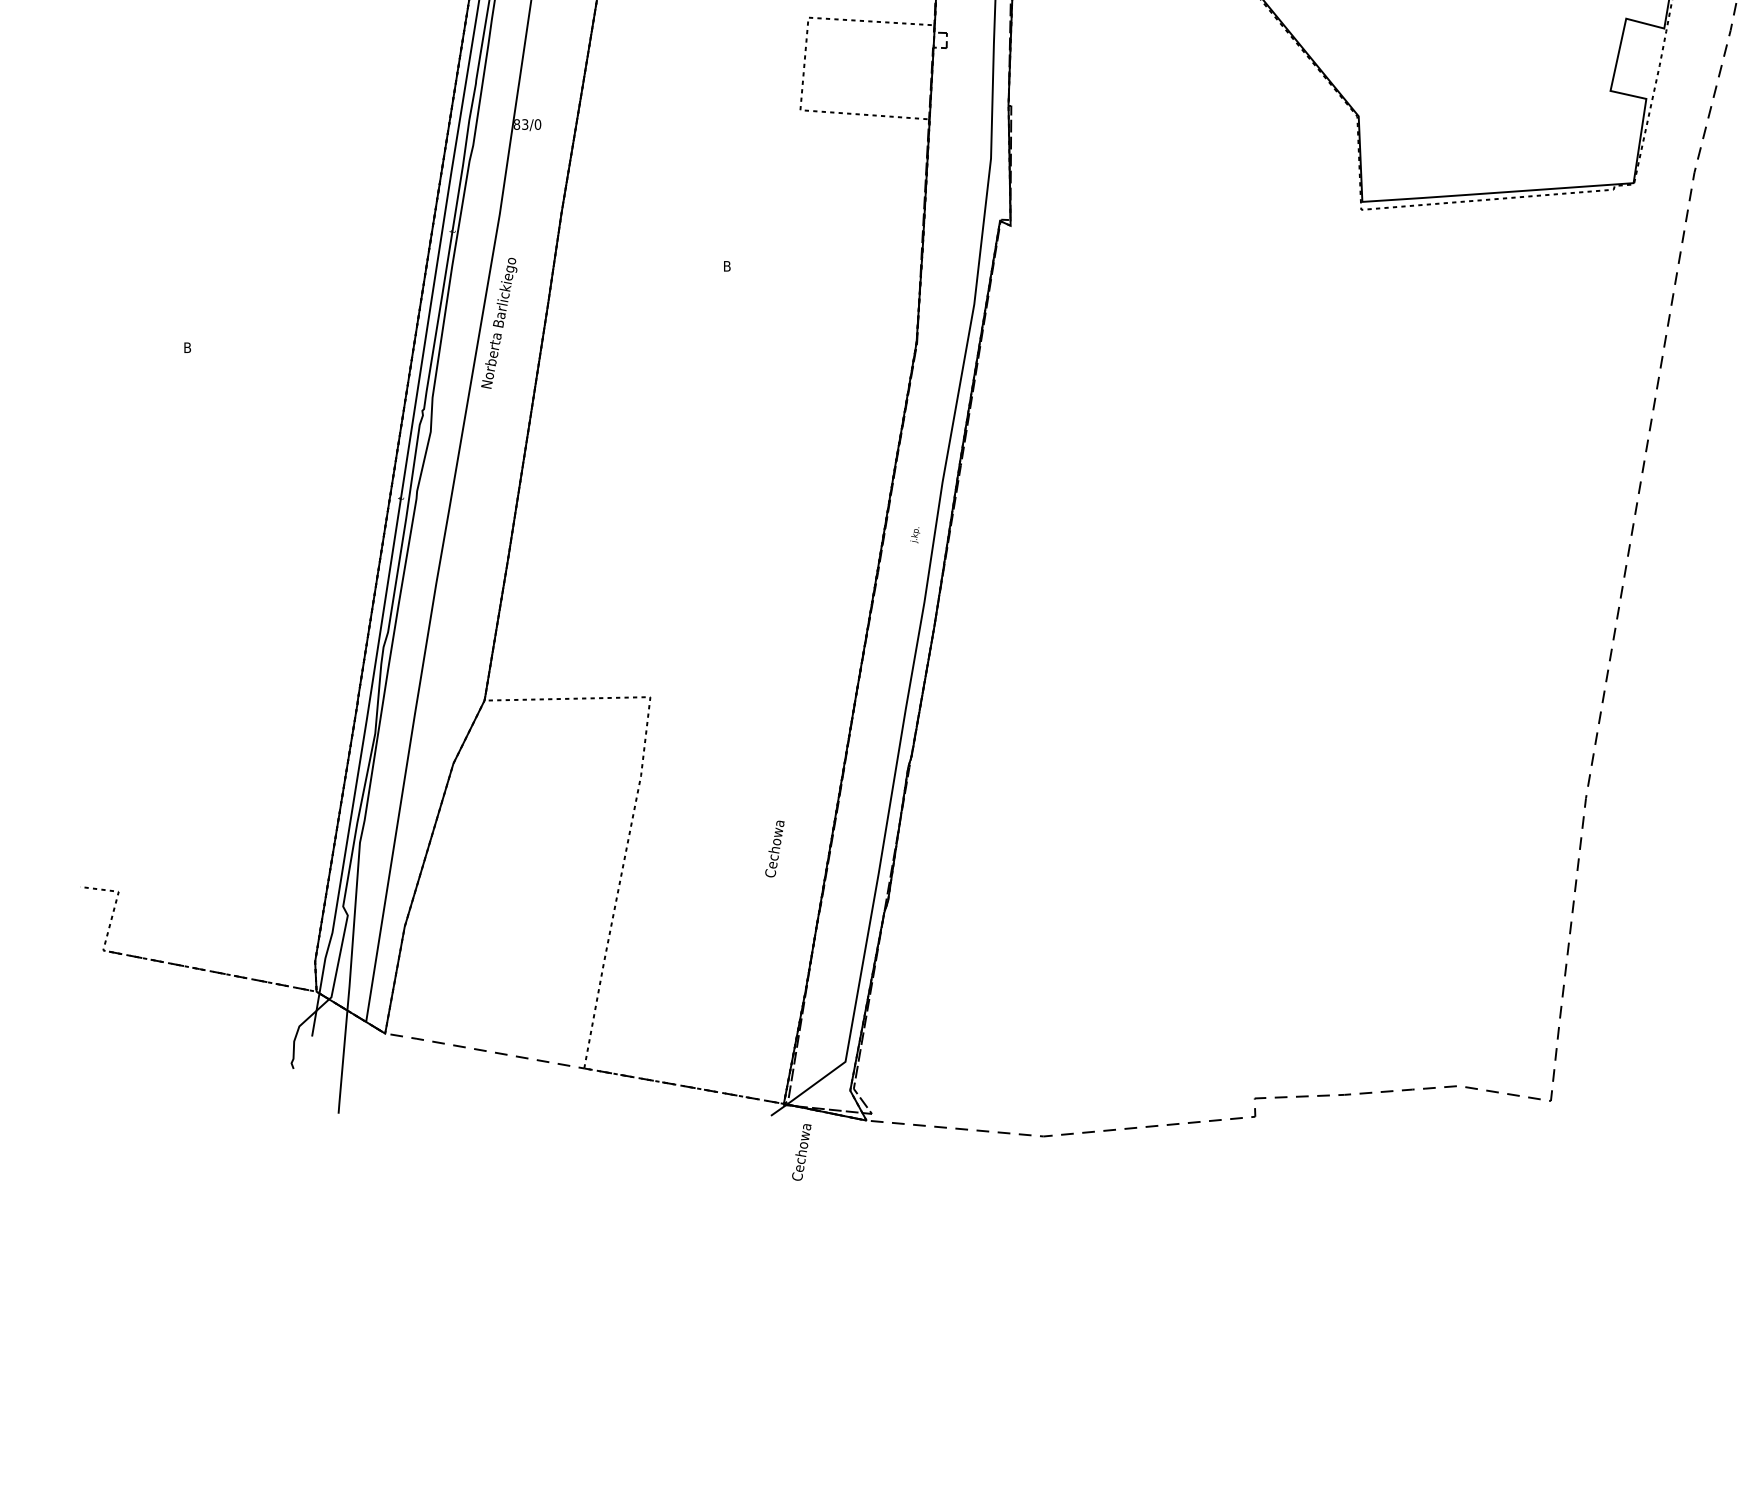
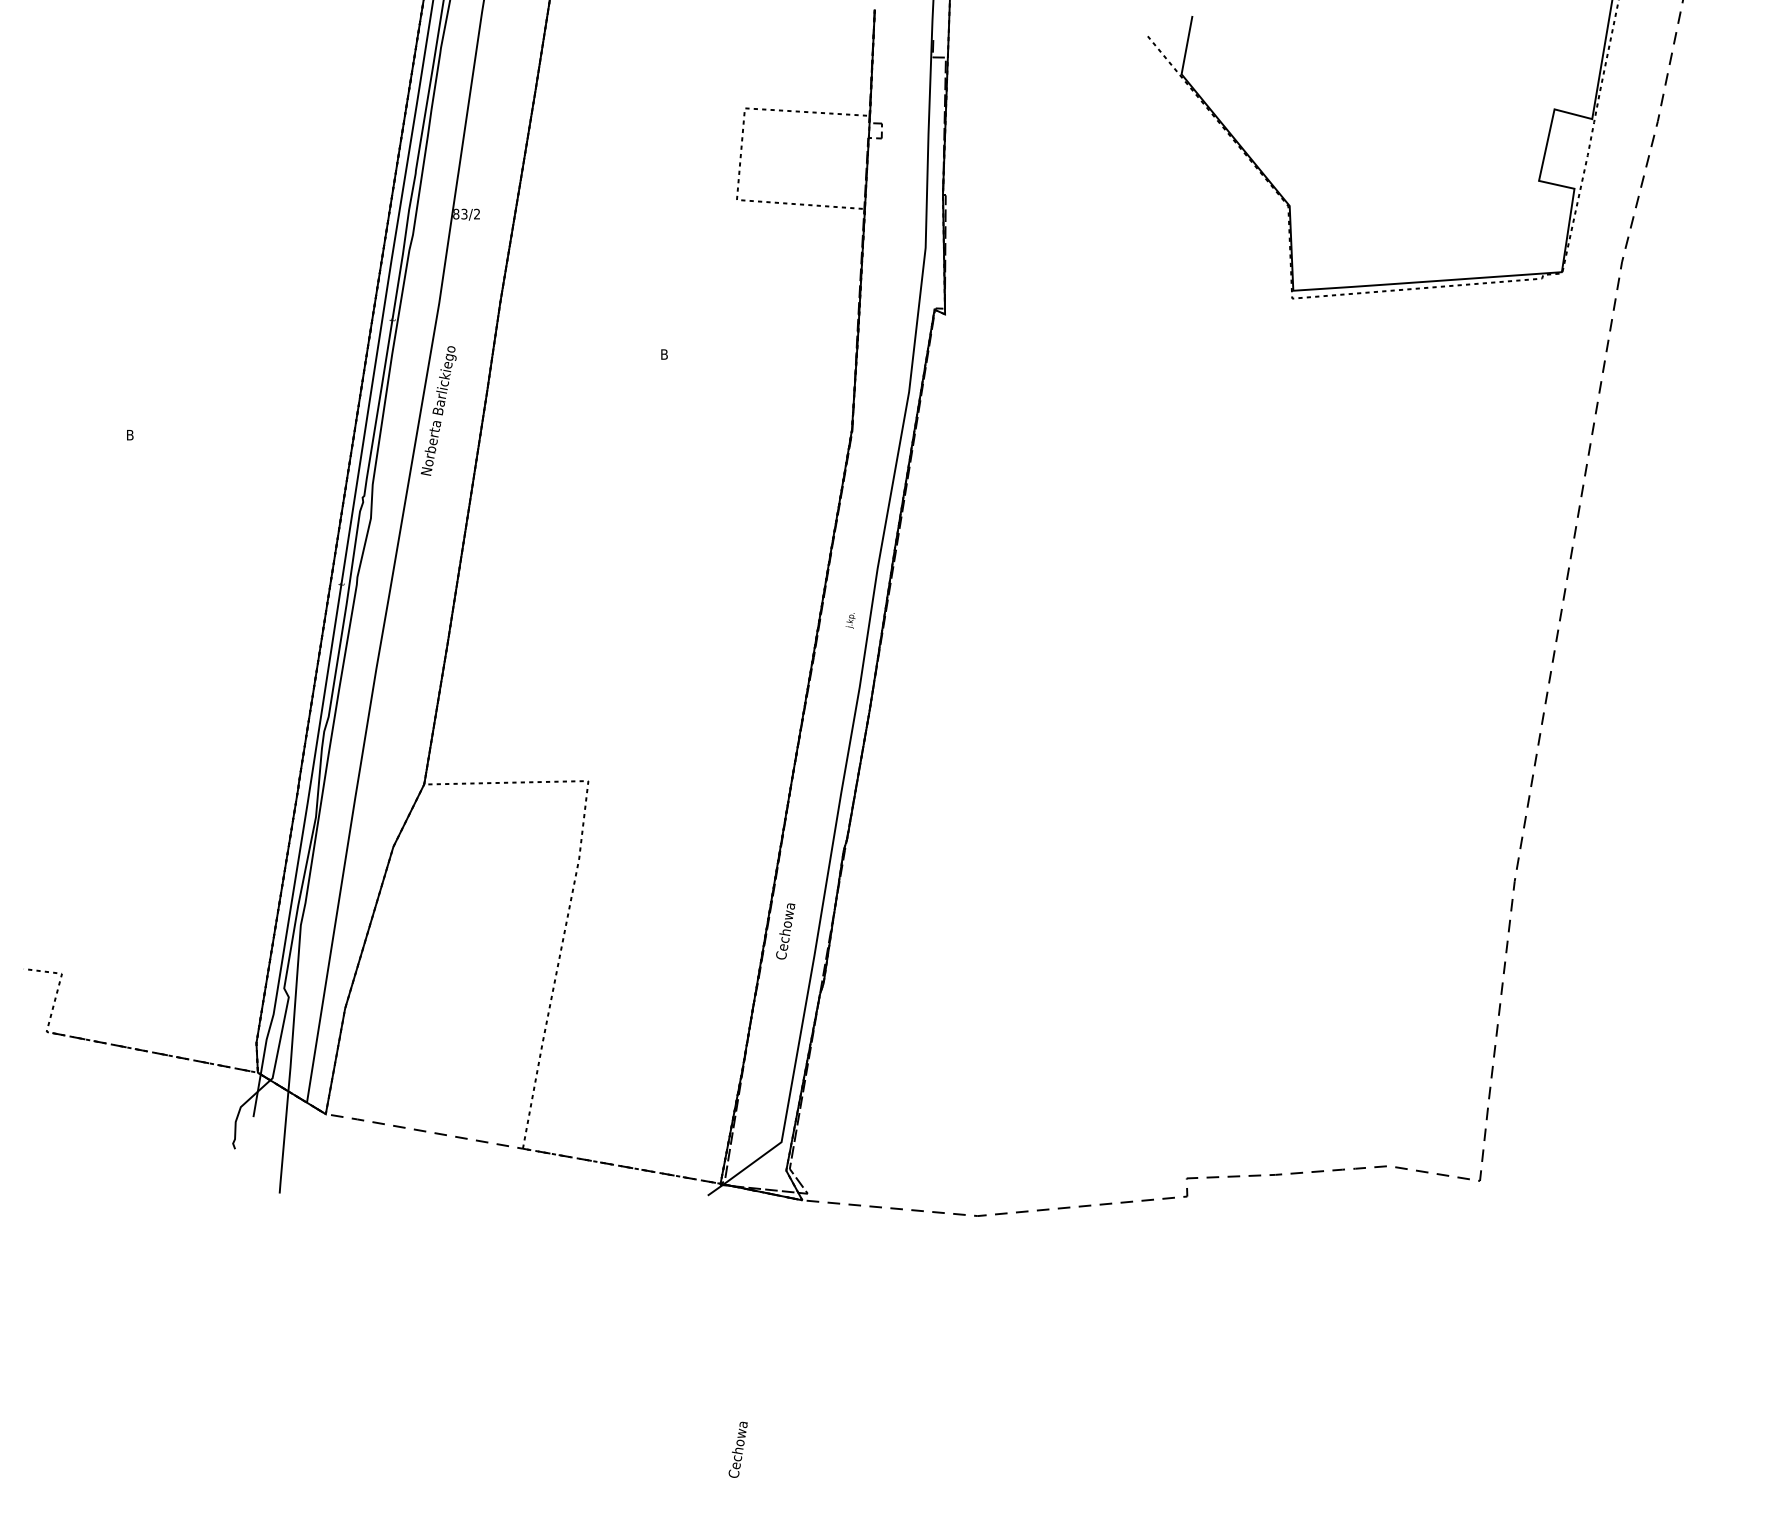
text: (537, 124) -> (476, 214), 83/0 -> 83/2
text: (774, 849) -> (785, 931), moved
text: (800, 1152) -> (737, 1449), moved

